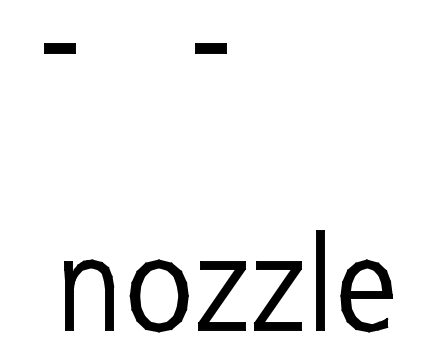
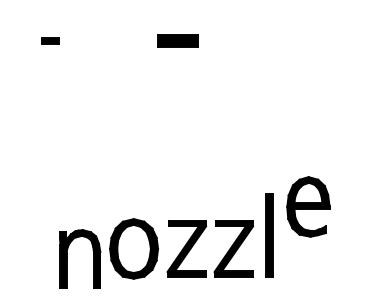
part: (59, 48) -> (50, 40), size x0.7
part: (210, 48) -> (177, 40), size x1.6
part: (74, 294) -> (67, 258), moved
part: (366, 295) -> (308, 206), moved

